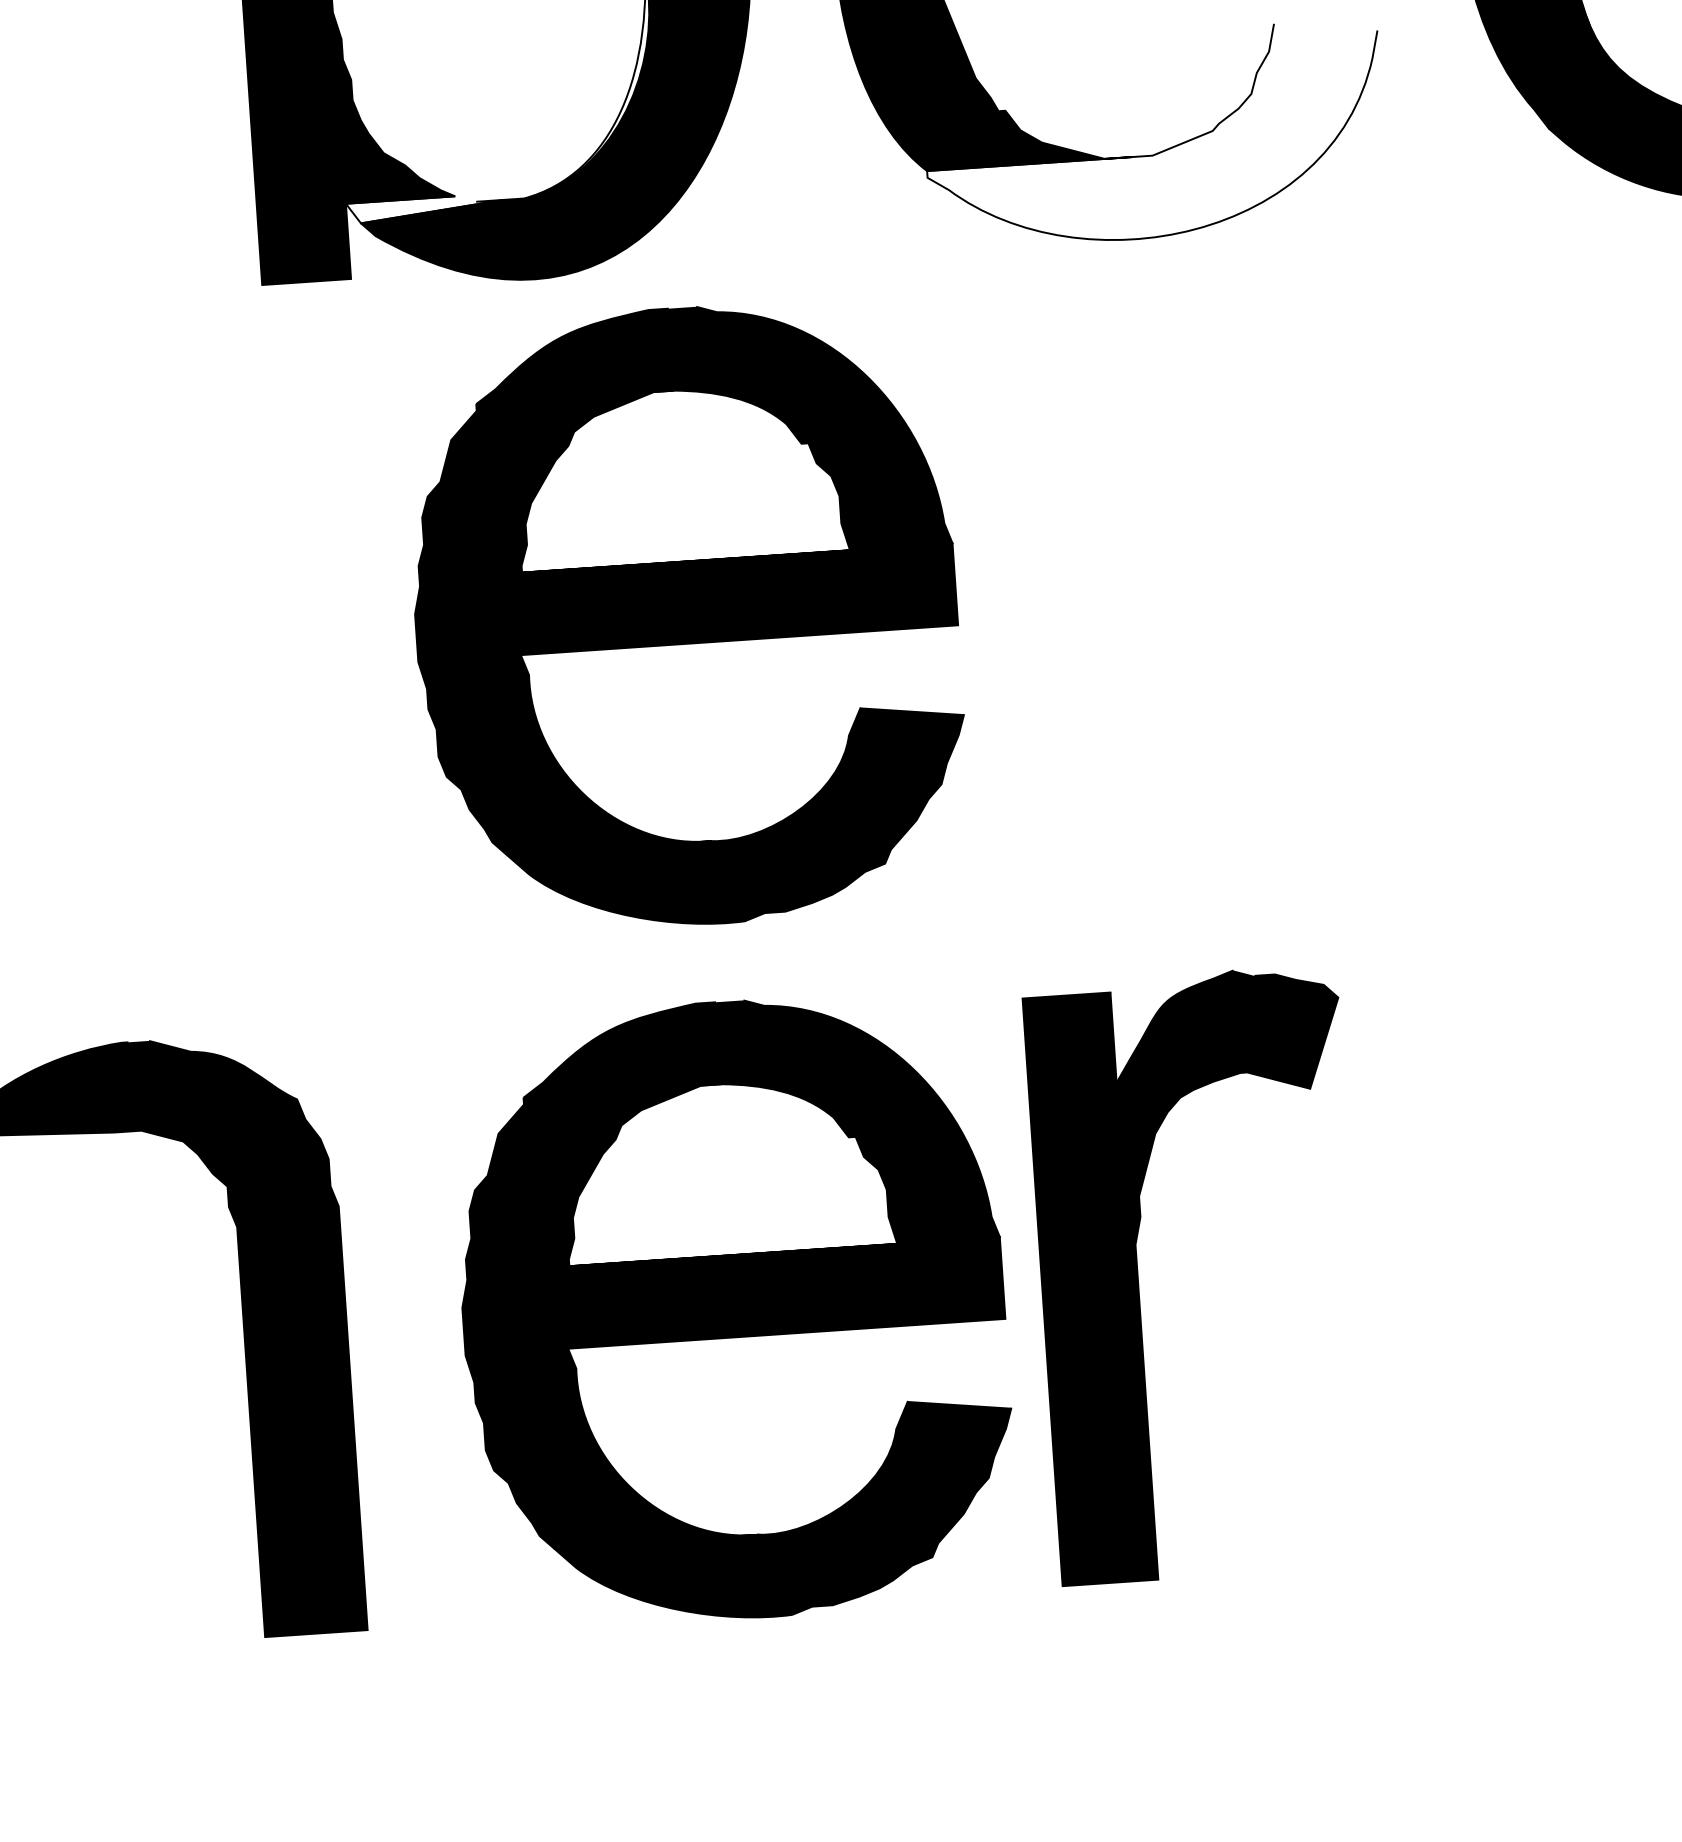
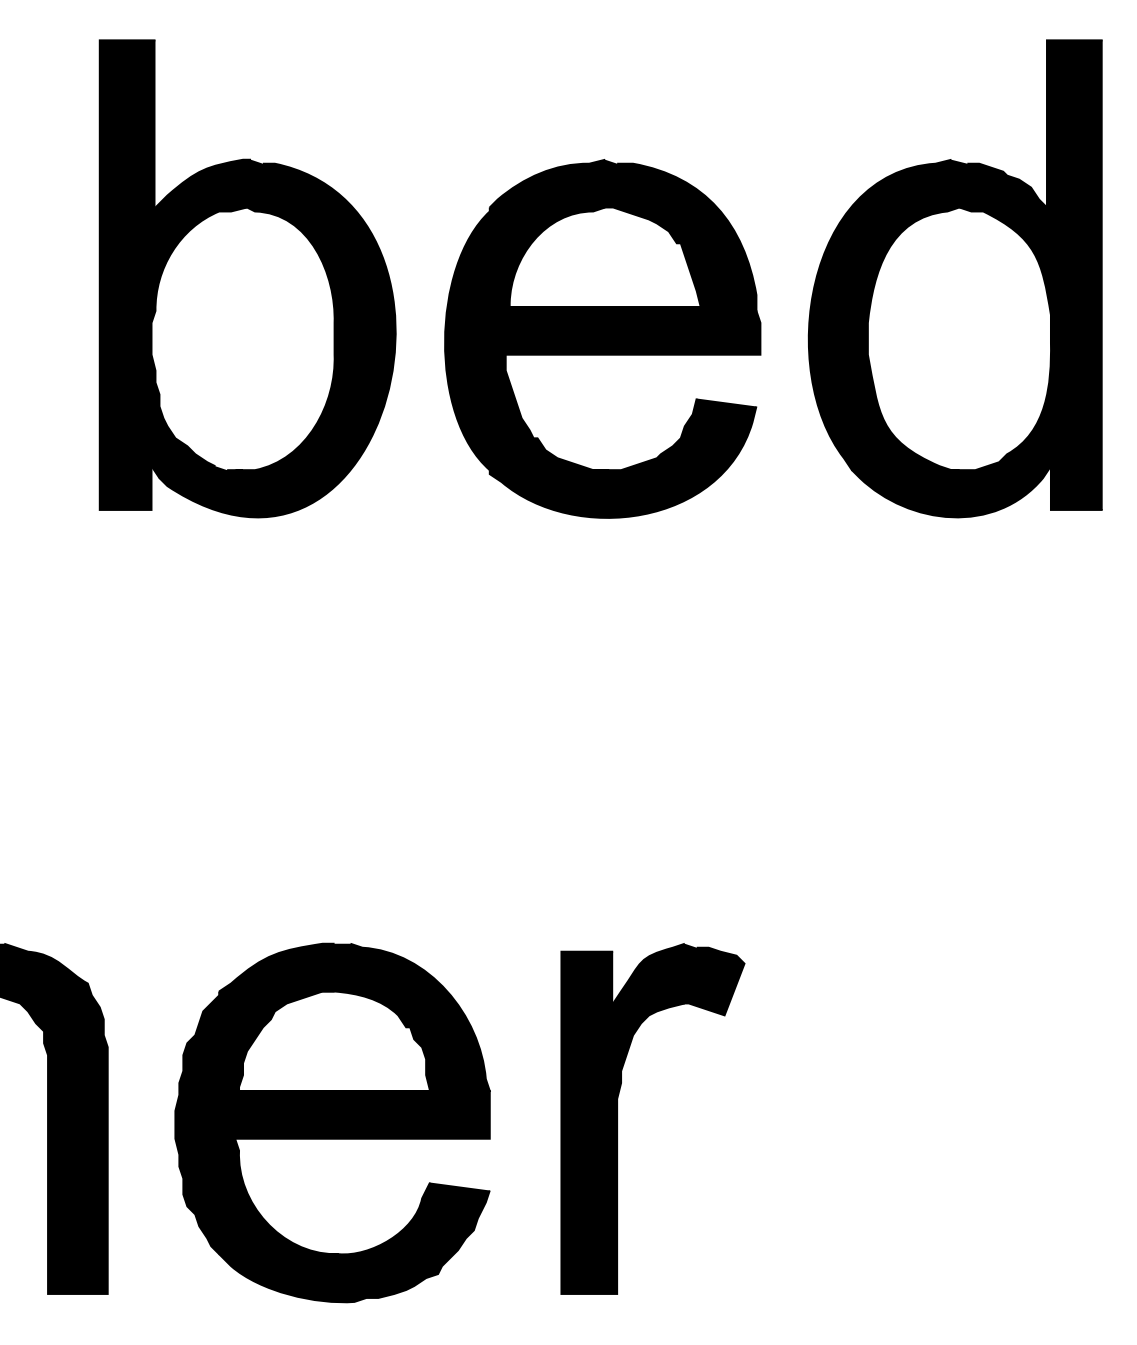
fill: (1153, 133) -> (622, 457), added
fill: (425, 209) -> (197, 472), added
part: (686, 615) -> (332, 718), removed
part: (1138, 1278) -> (617, 1118), moved

